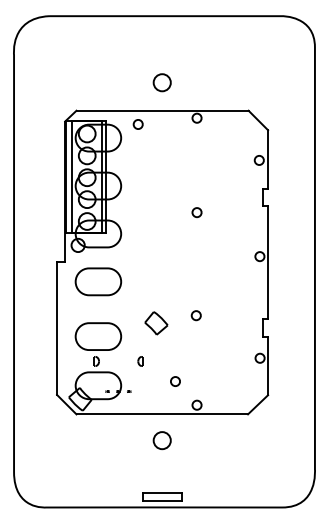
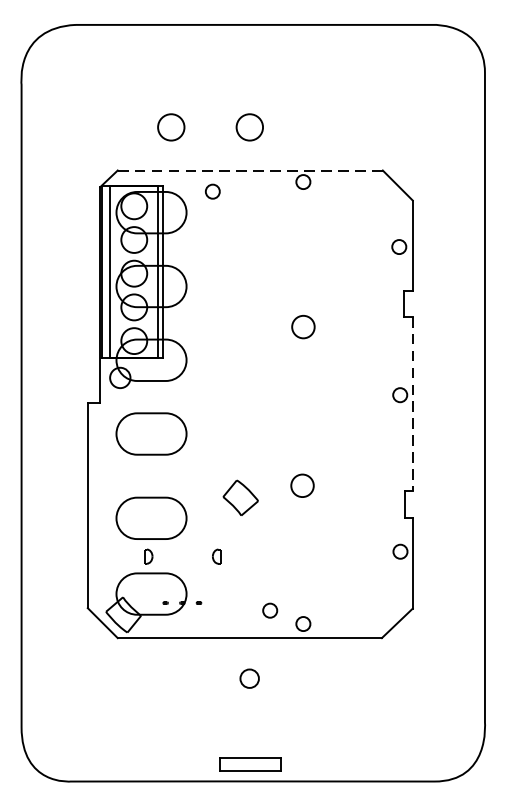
part: (110, 82) -> (170, 127), added
line: (163, 110) -> (251, 170), solid -> dashed
part: (196, 212) -> (302, 327), size x1.6
line: (268, 262) -> (413, 404), solid -> dashed
part: (195, 315) -> (301, 485), size x1.6
part: (175, 381) -> (270, 610), moved
part: (161, 440) -> (248, 678), size x0.7

